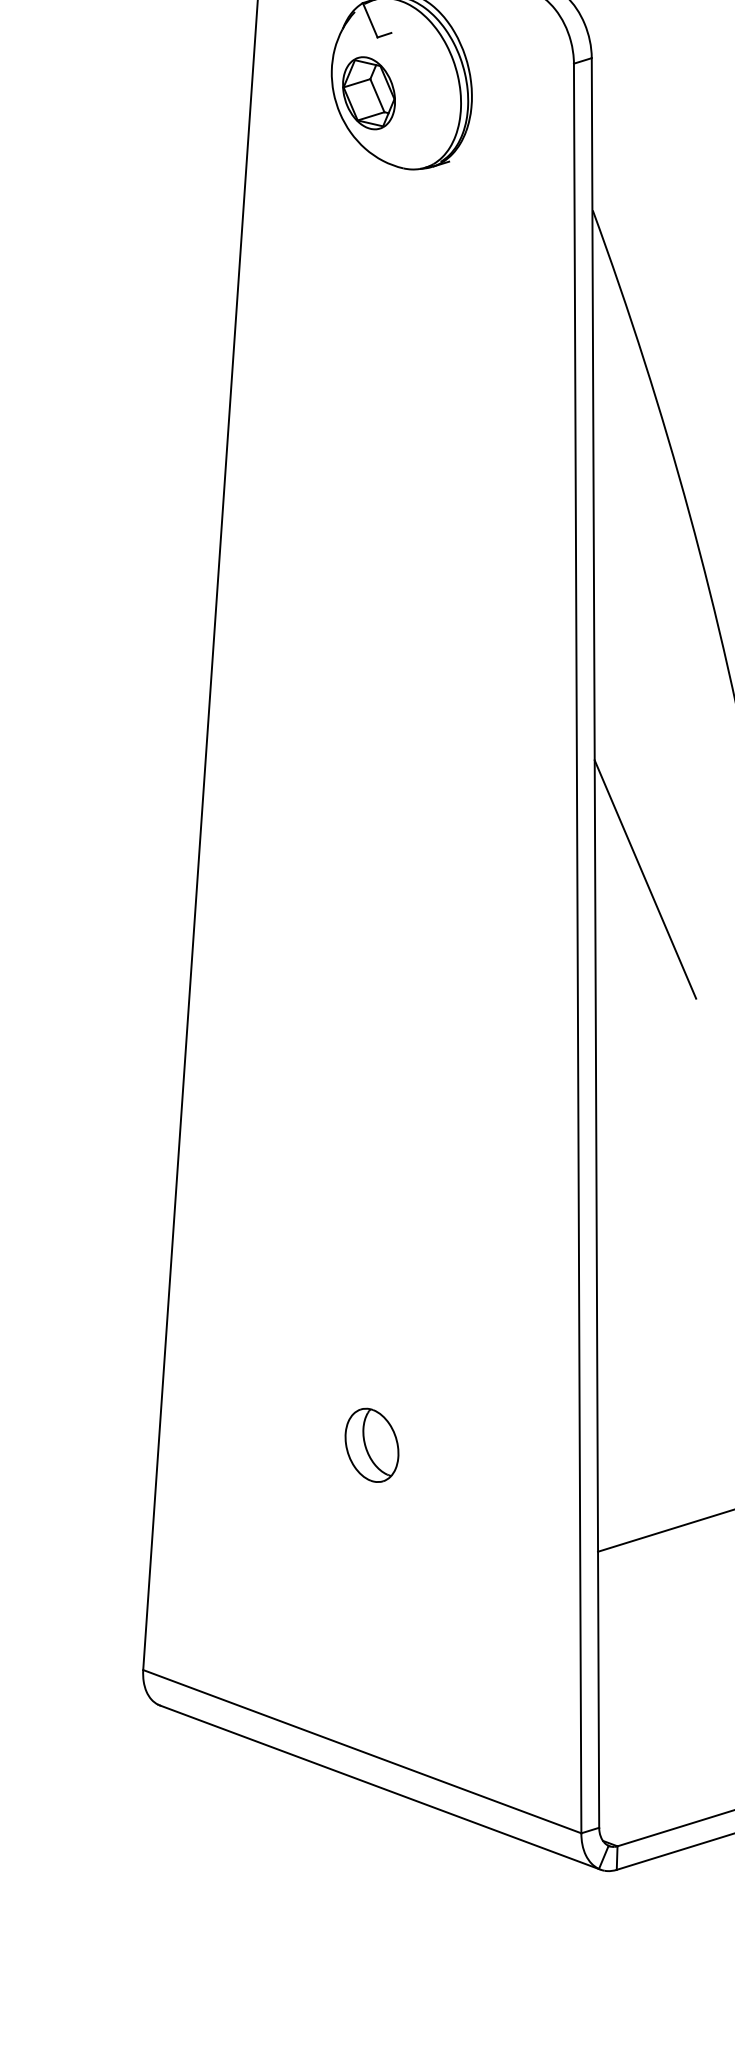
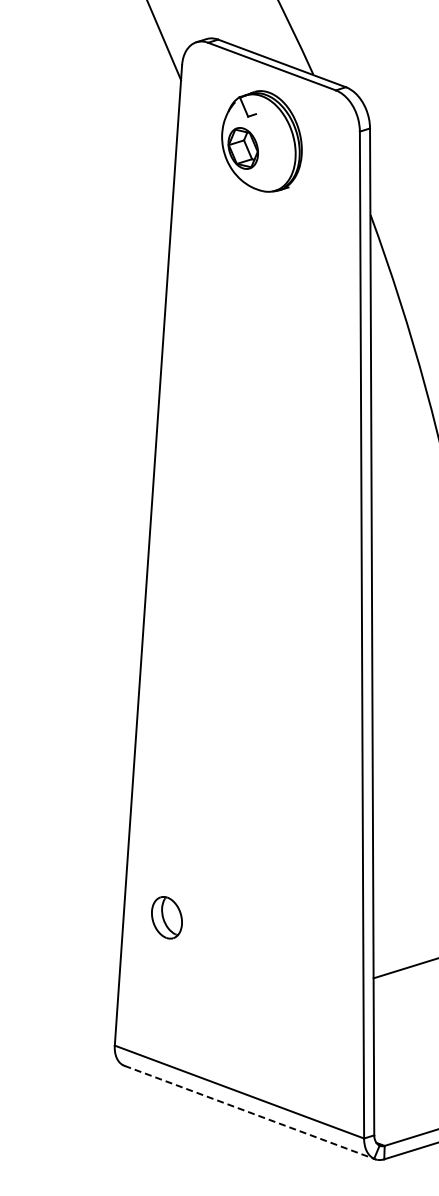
line: (645, 878) -> (400, 595), removed
part: (371, 1444) -> (166, 917), moved
line: (379, 1787) -> (249, 1112), solid -> dashed

